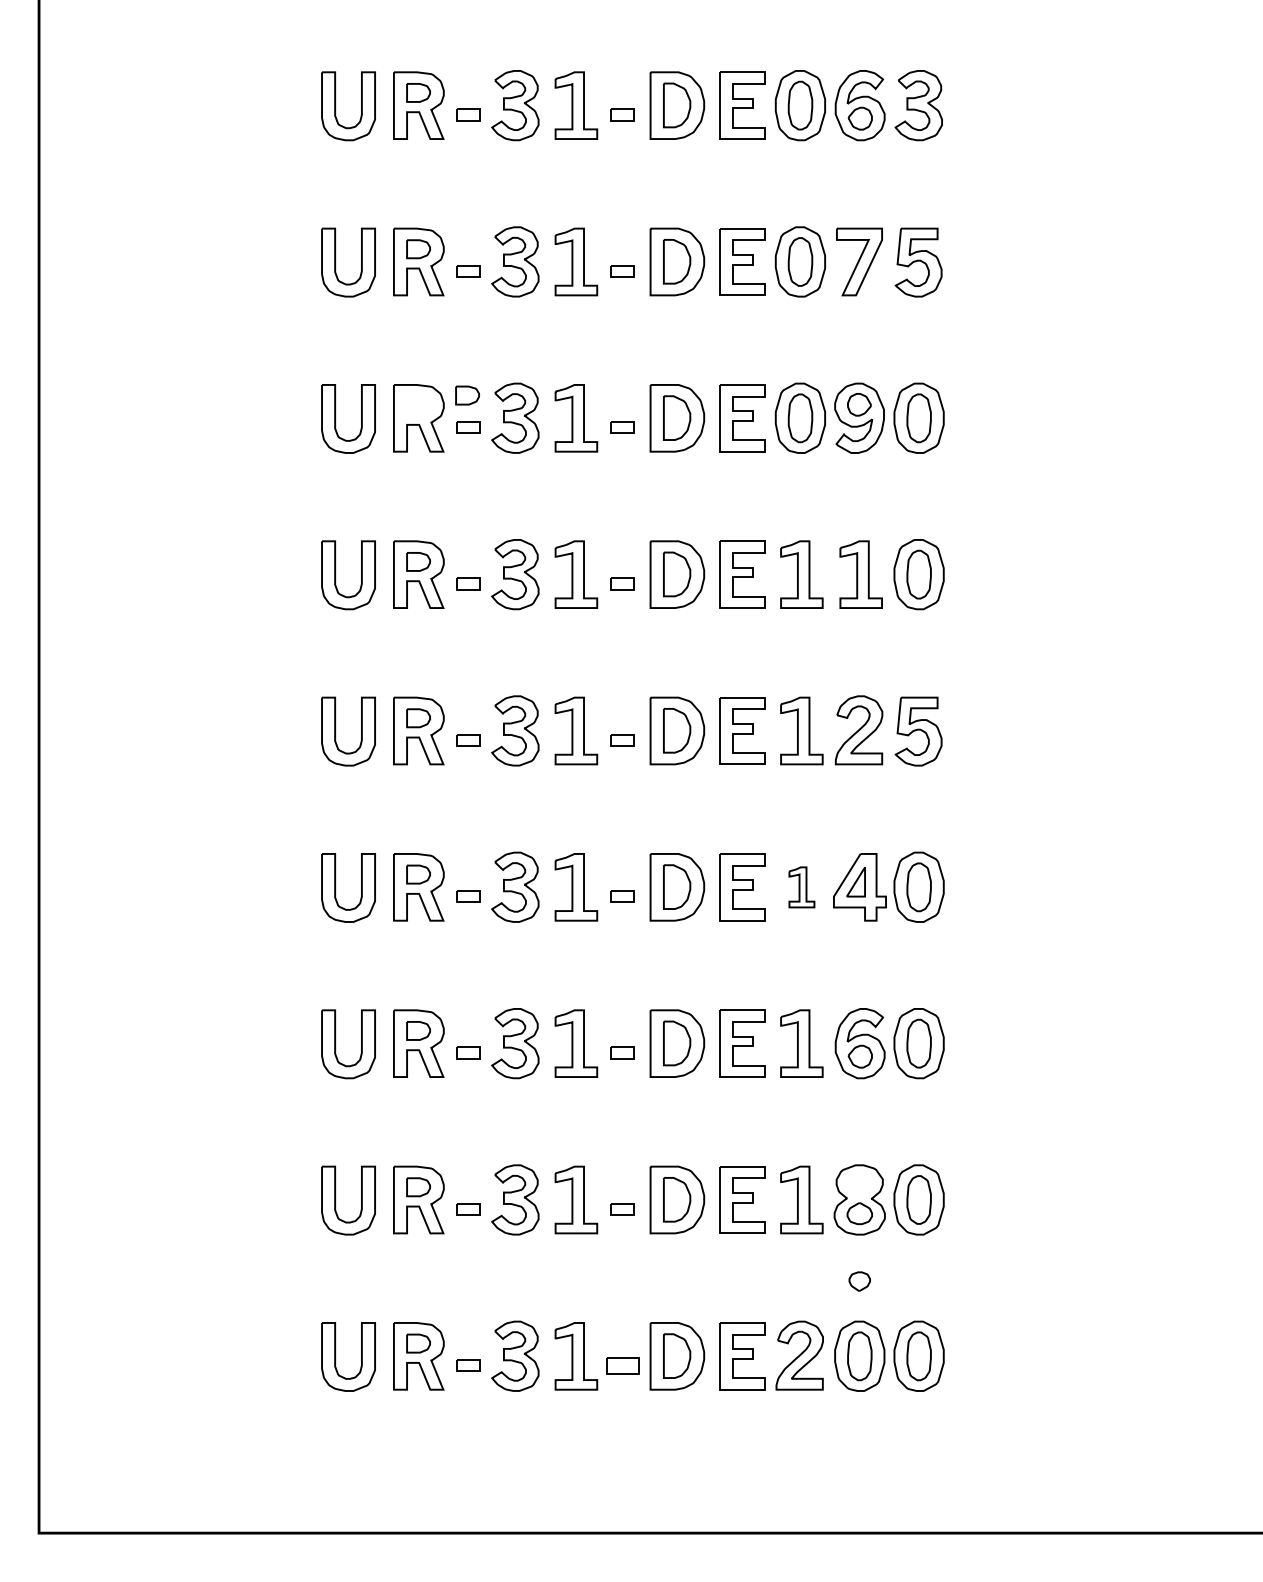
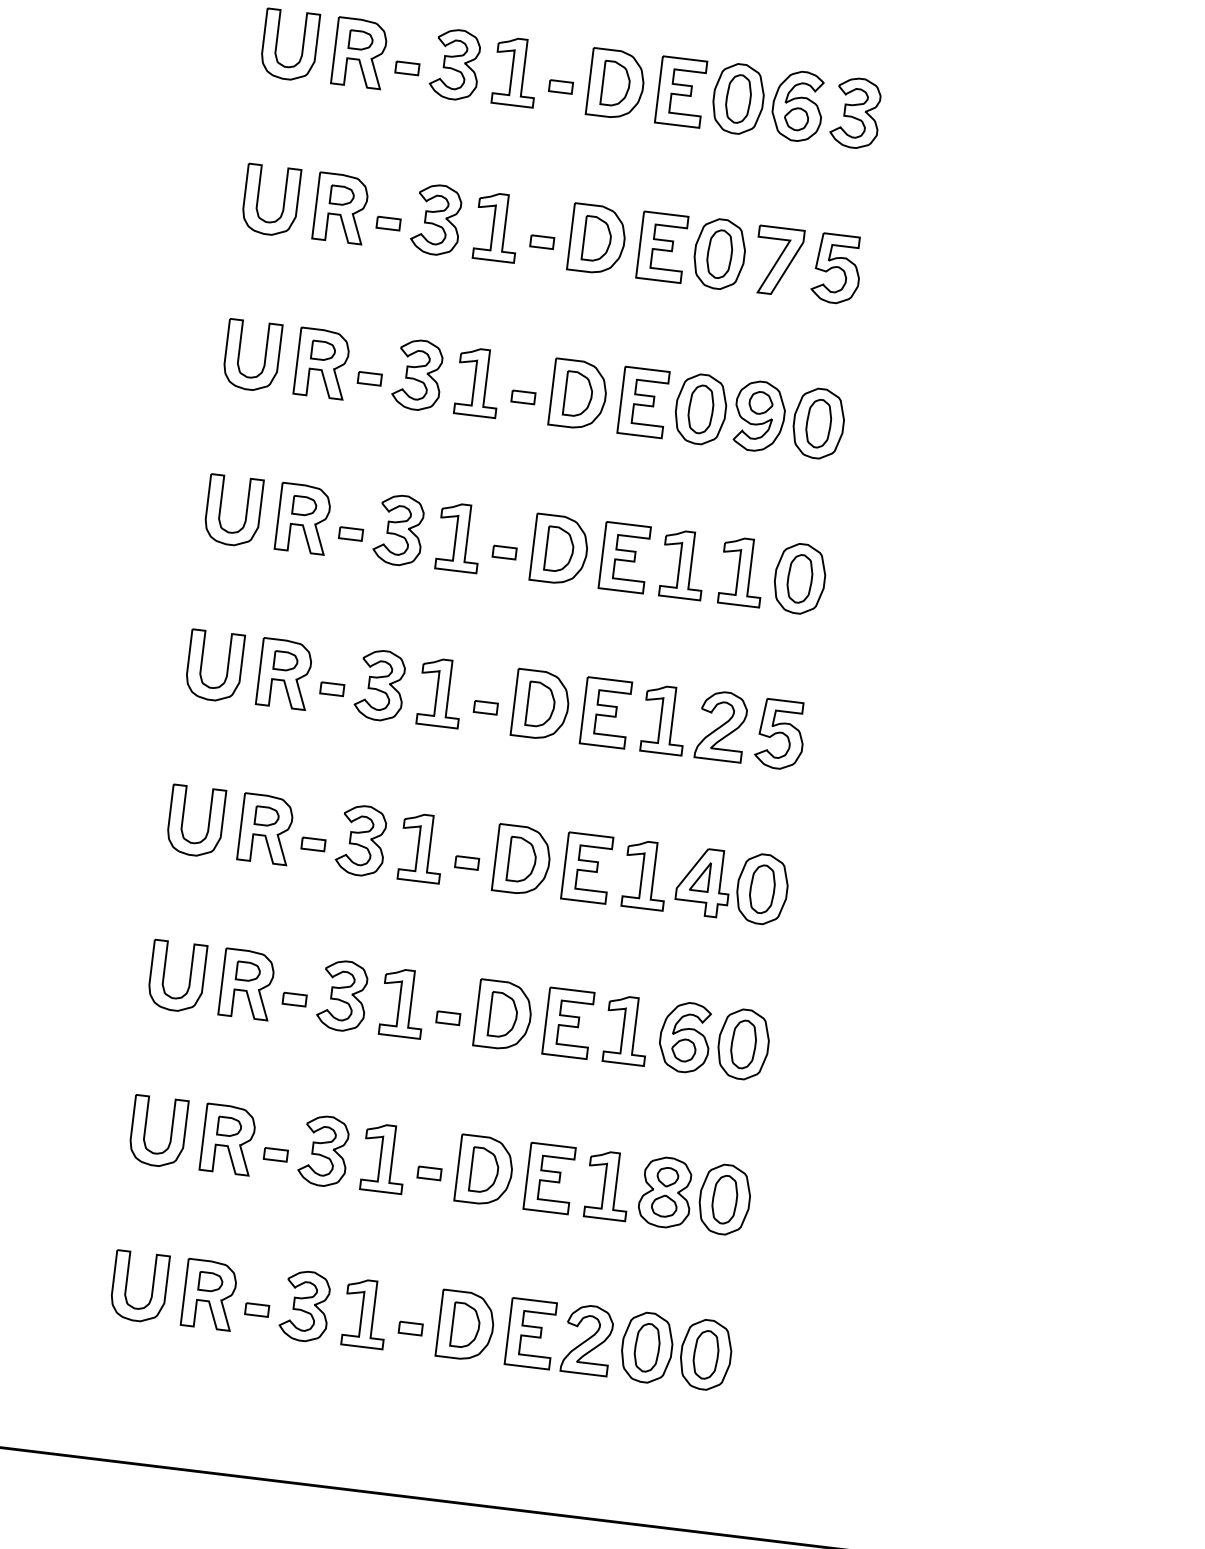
part: (467, 395) -> (323, 350), moved
part: (801, 887) -> (645, 875), size x1.67
part: (859, 1281) -> (667, 1177), moved
part: (622, 1365) -> (410, 1328), size x0.71

